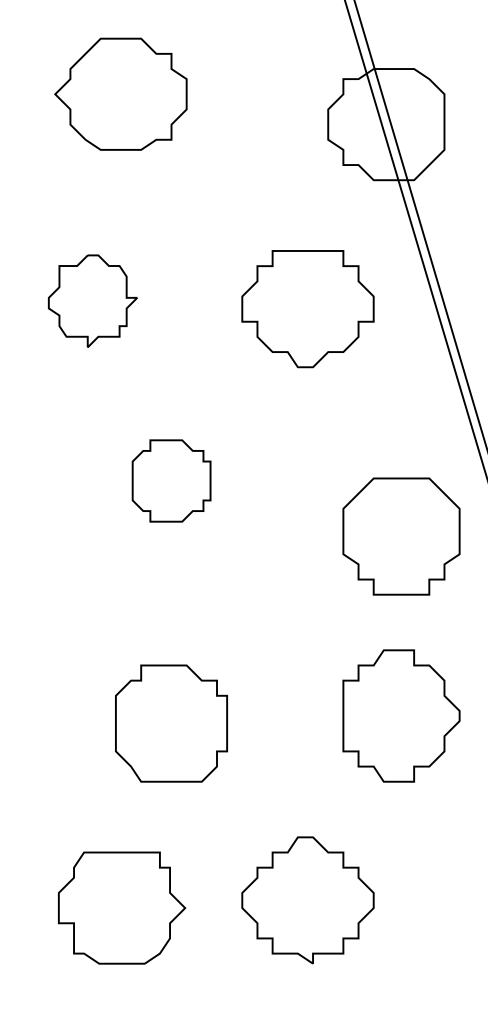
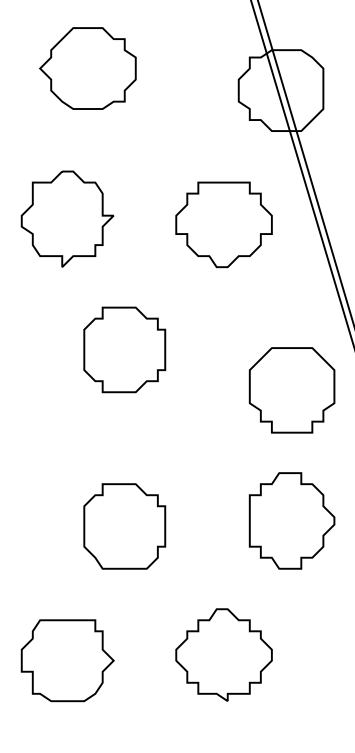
part: (92, 300) -> (67, 218), size x1.43
part: (171, 480) -> (124, 349), size x1.43
part: (121, 907) -> (67, 660), moved

